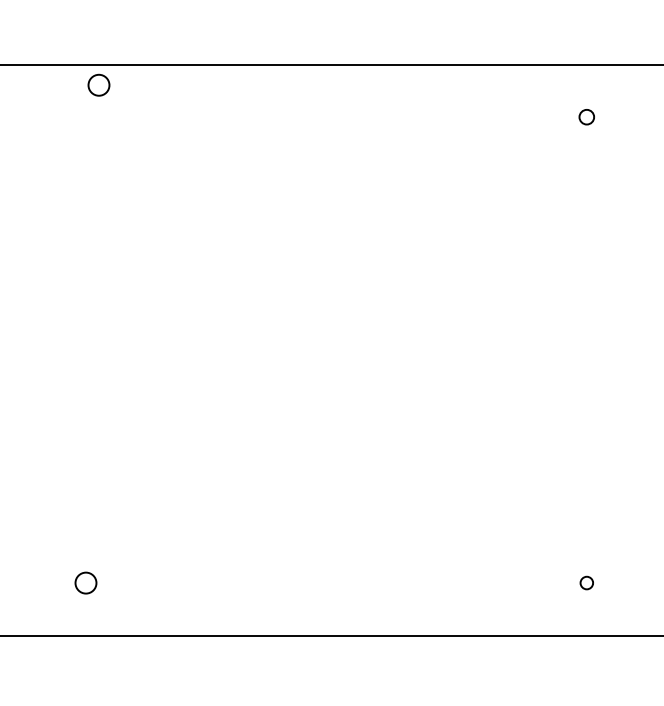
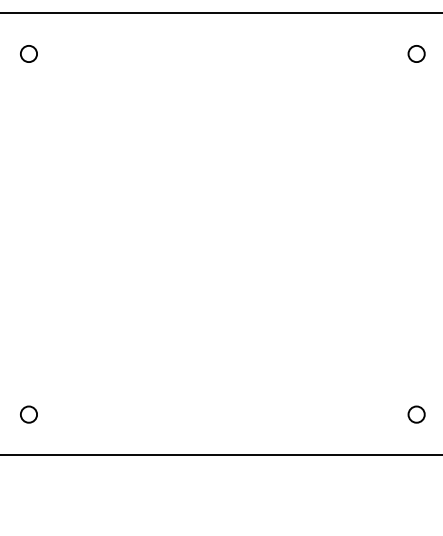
circle: (98, 84) -> (28, 53), moved
circle: (586, 116) -> (416, 53), size x1.43
circle: (586, 582) -> (416, 414), size x1.67

